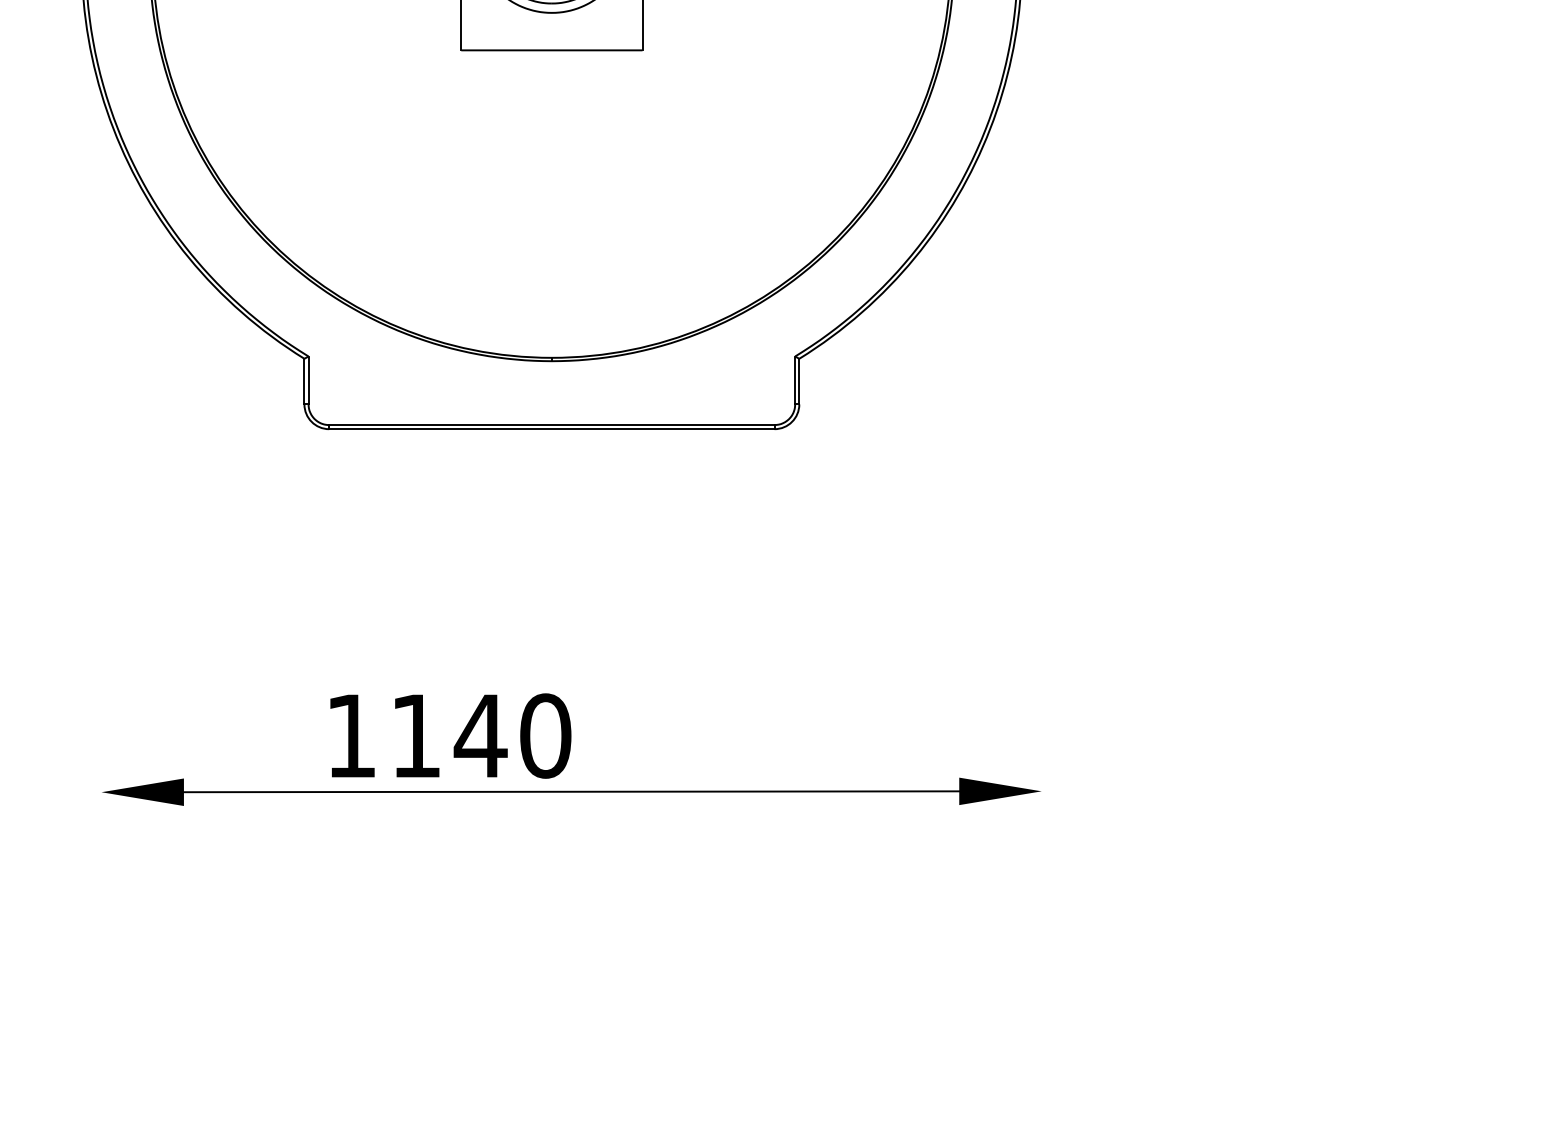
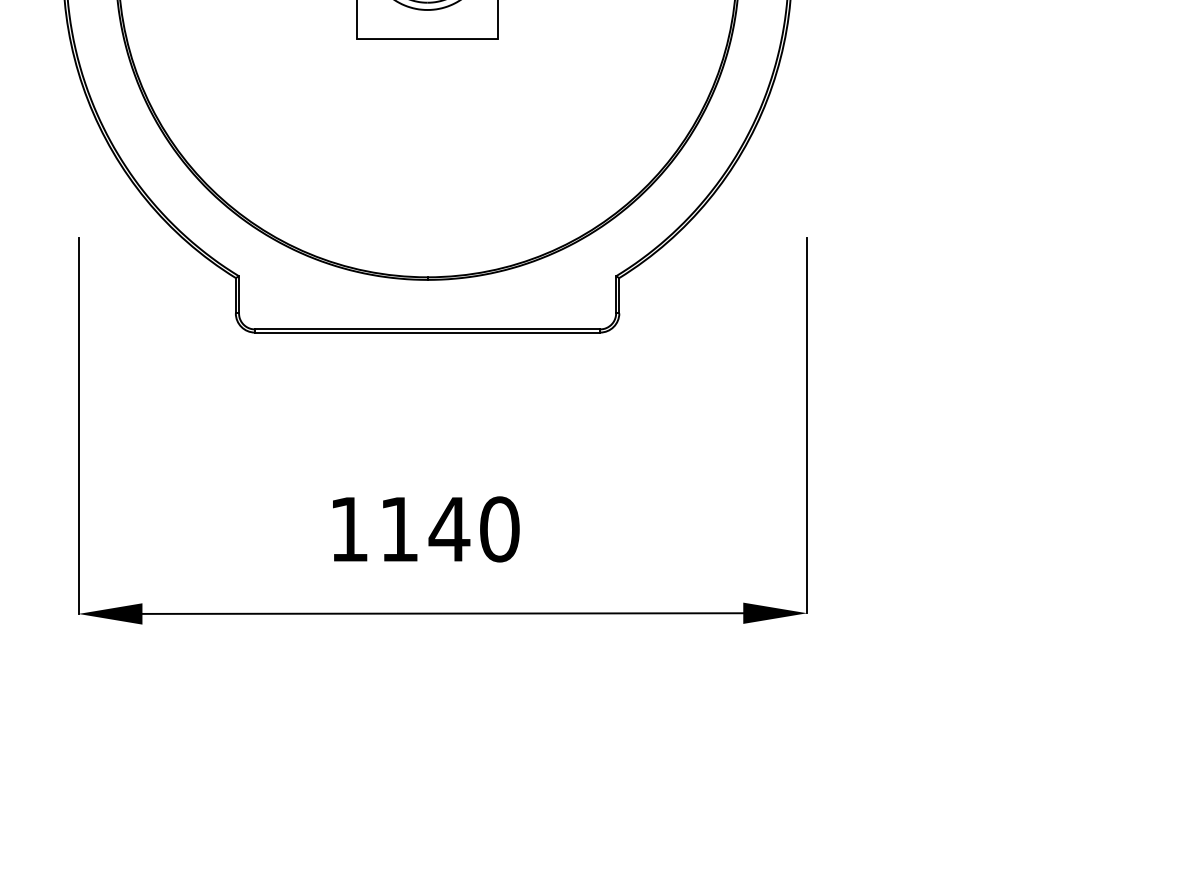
line: (101, 549) -> (78, 425), added
line: (1042, 549) -> (807, 425), added
text: (451, 736) -> (426, 529), moved

